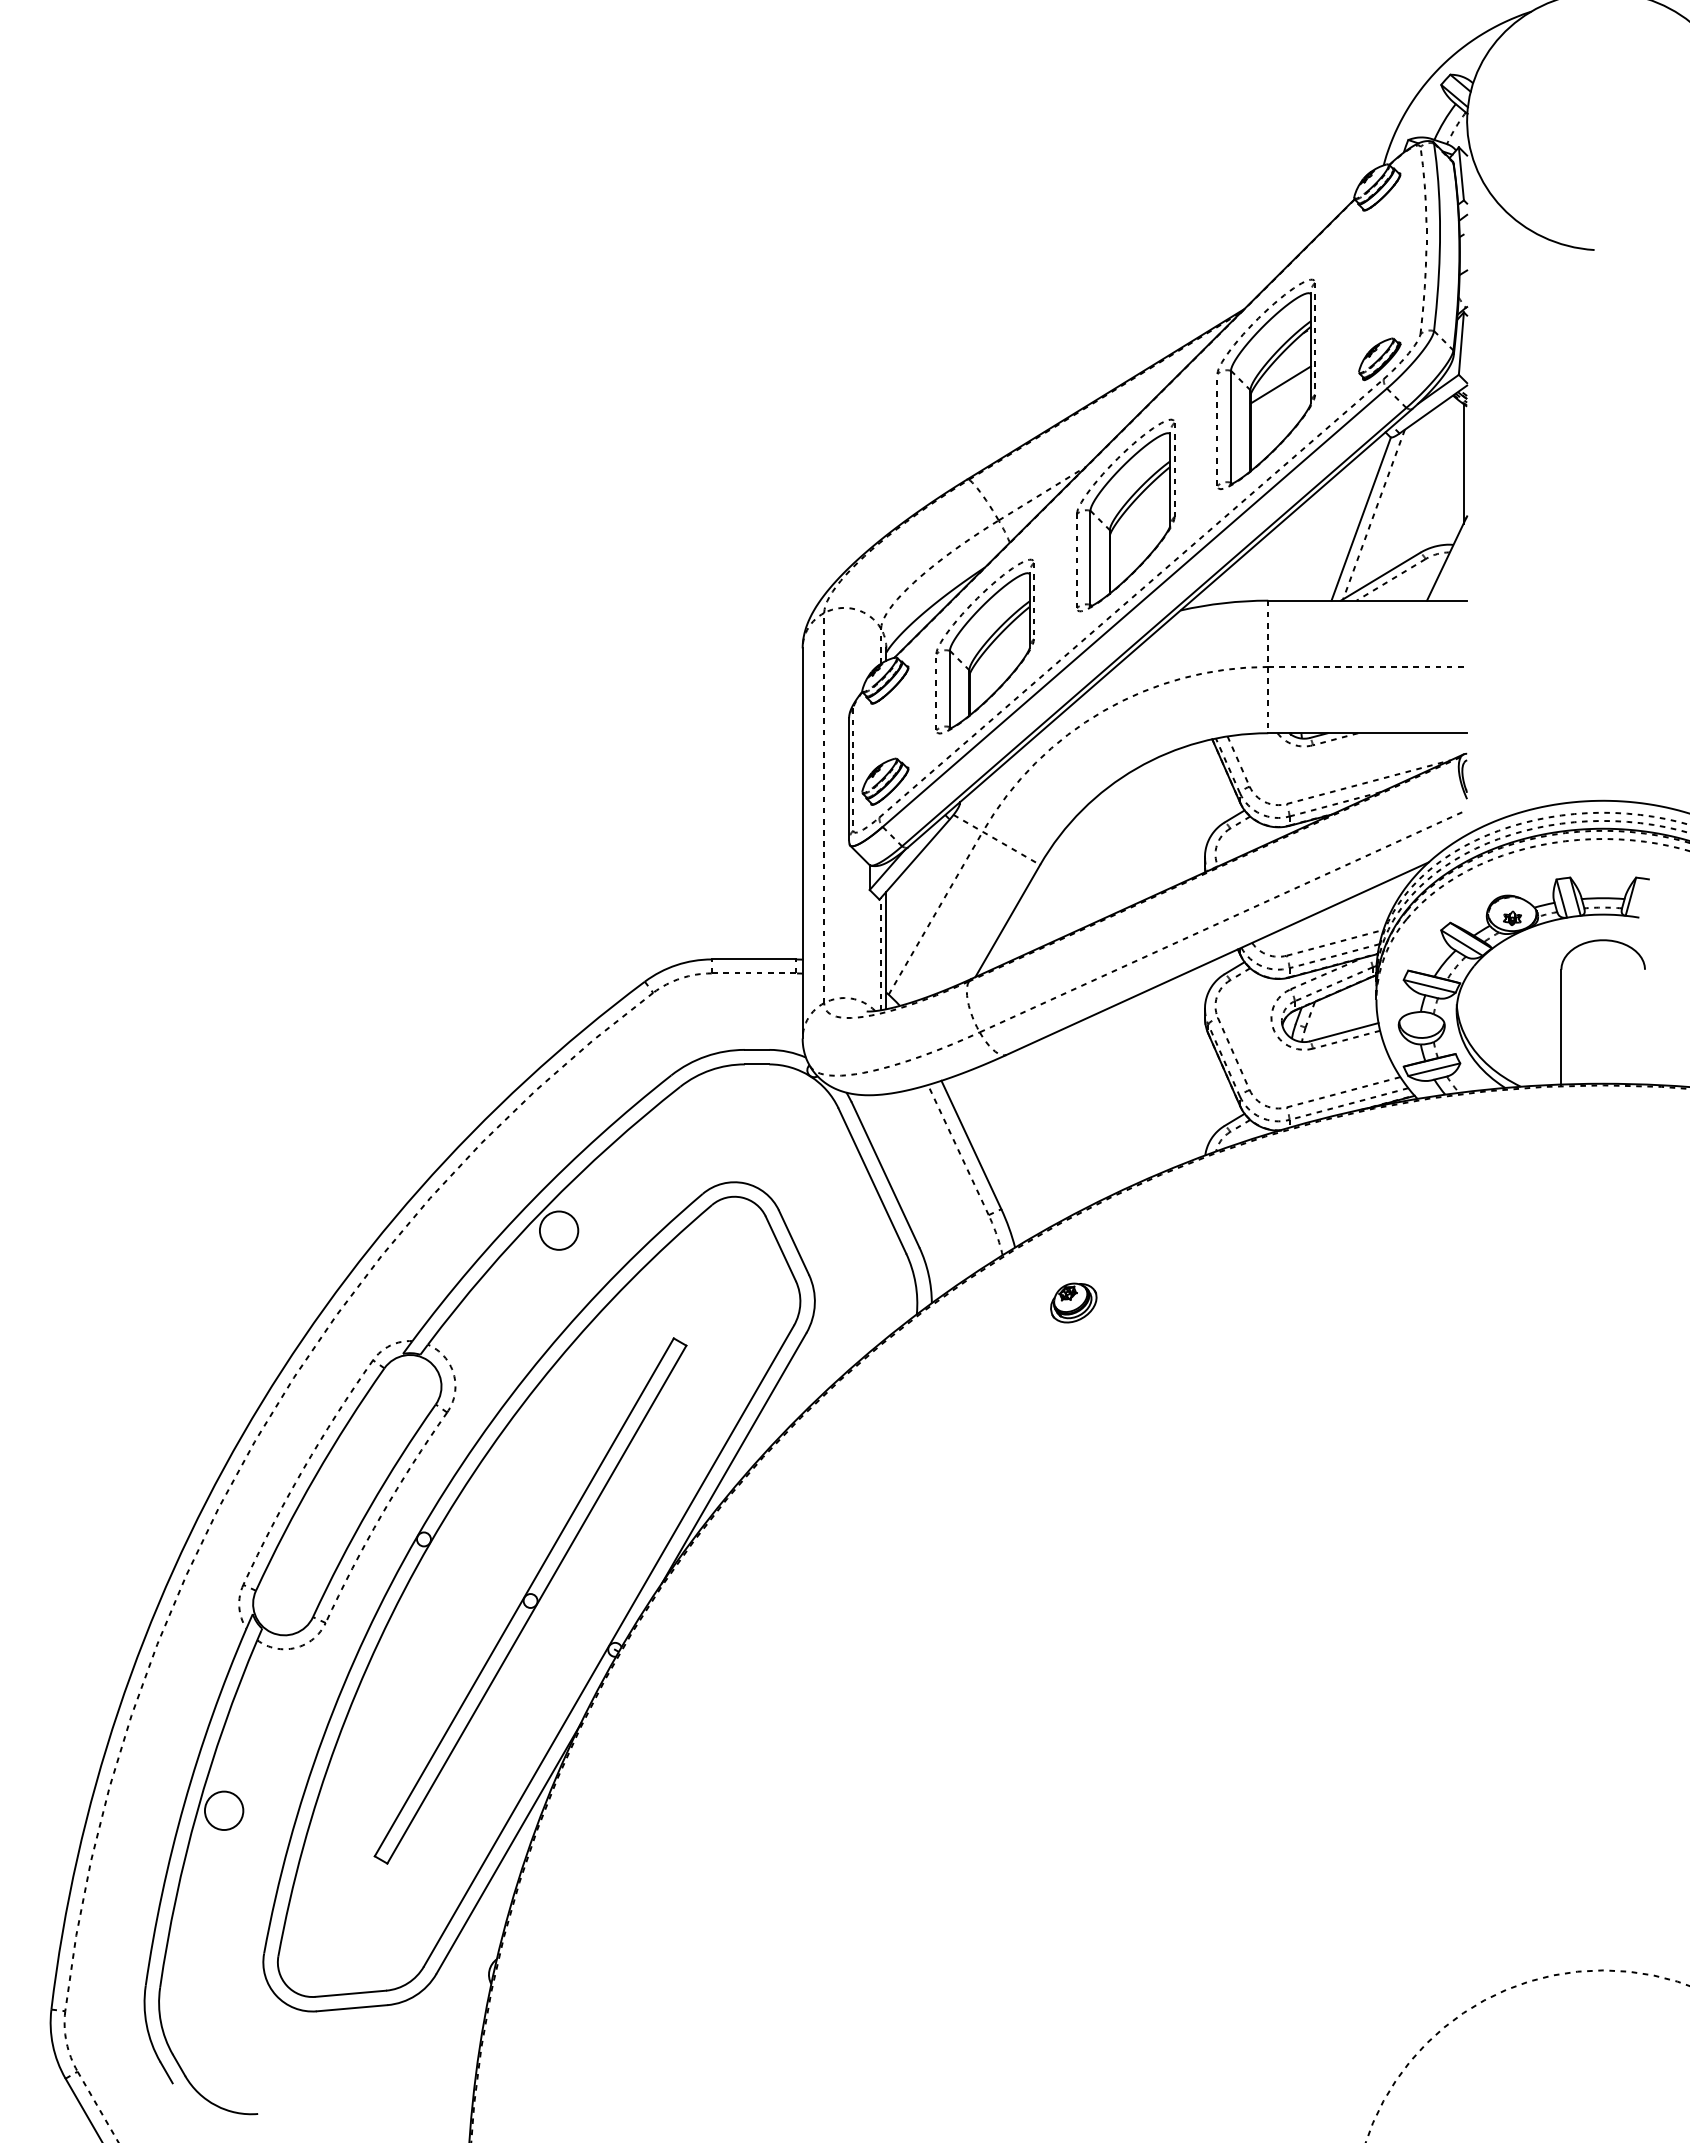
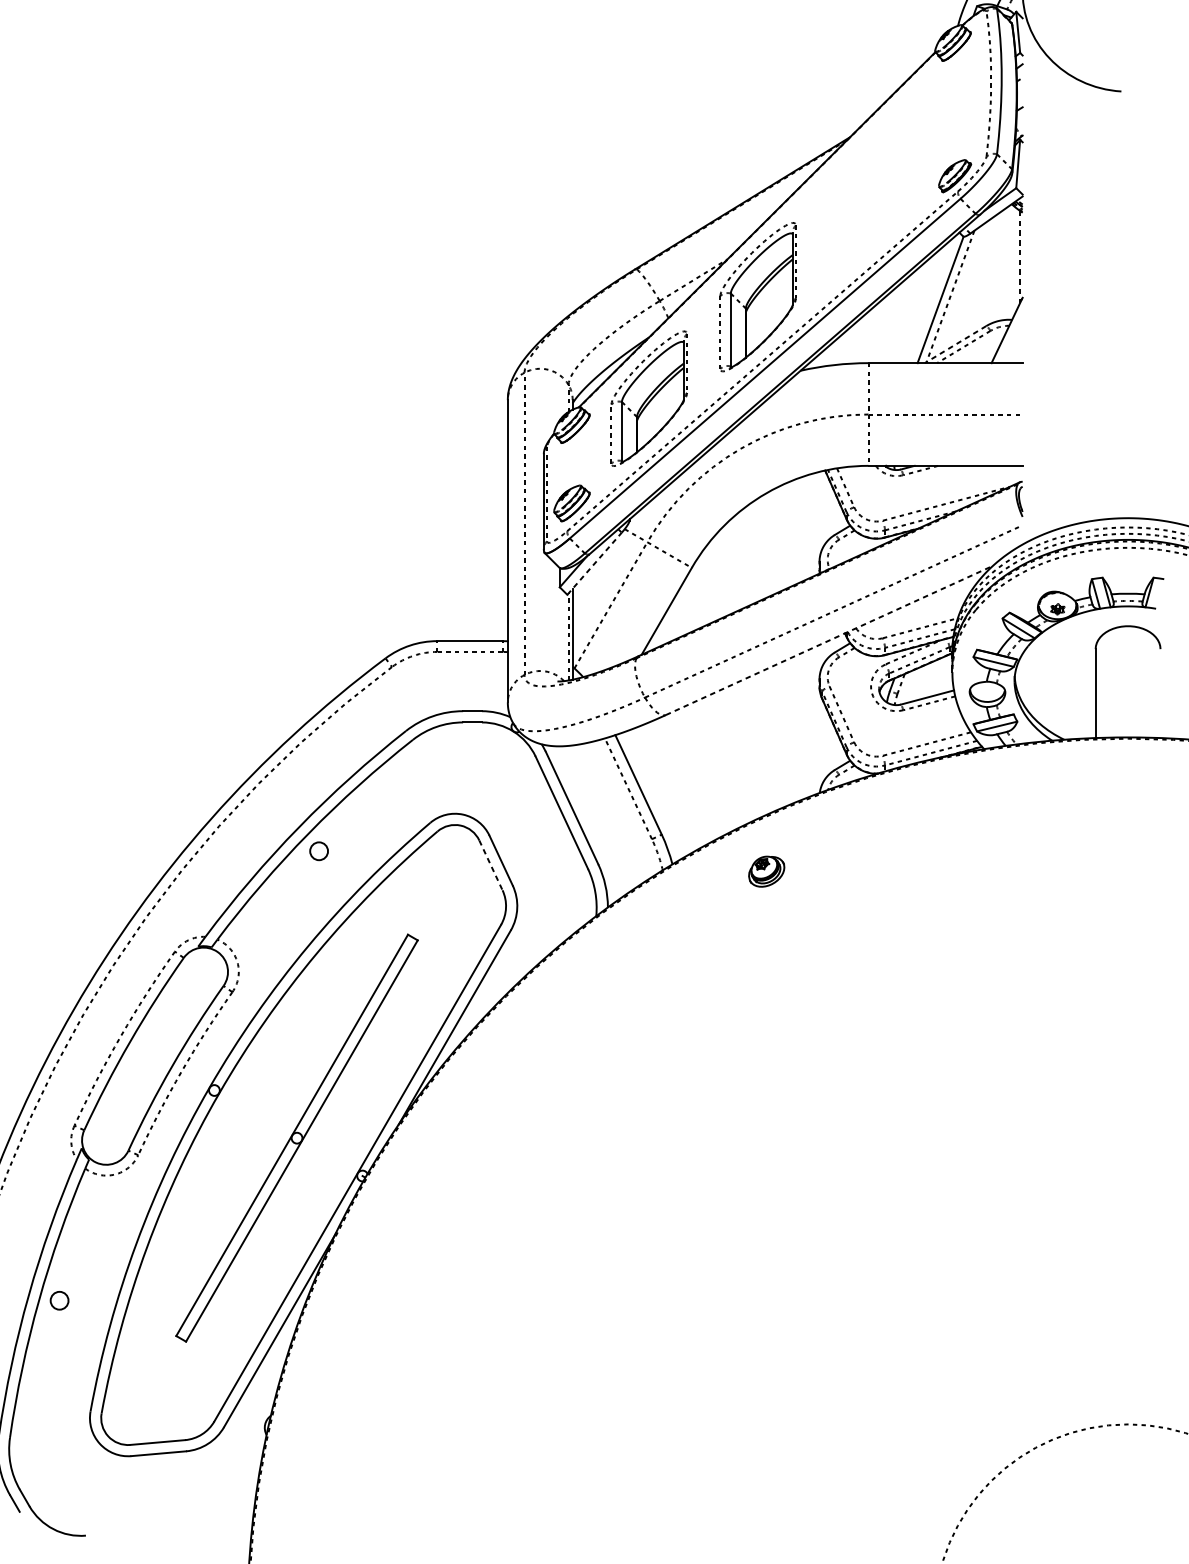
part: (1265, 383) -> (866, 194), removed
line: (1463, 463) -> (1019, 256), solid -> dashed
line: (1380, 577) -> (955, 345), solid -> dashed
line: (914, 859) -> (594, 563), solid -> dashed
line: (1218, 958) -> (830, 640), solid -> dashed
circle: (558, 1230) -> (318, 851), size x0.6
line: (781, 1249) -> (491, 865), solid -> dashed
part: (1073, 1302) -> (766, 871), moved
circle: (223, 1810) -> (59, 1300), size x0.6

